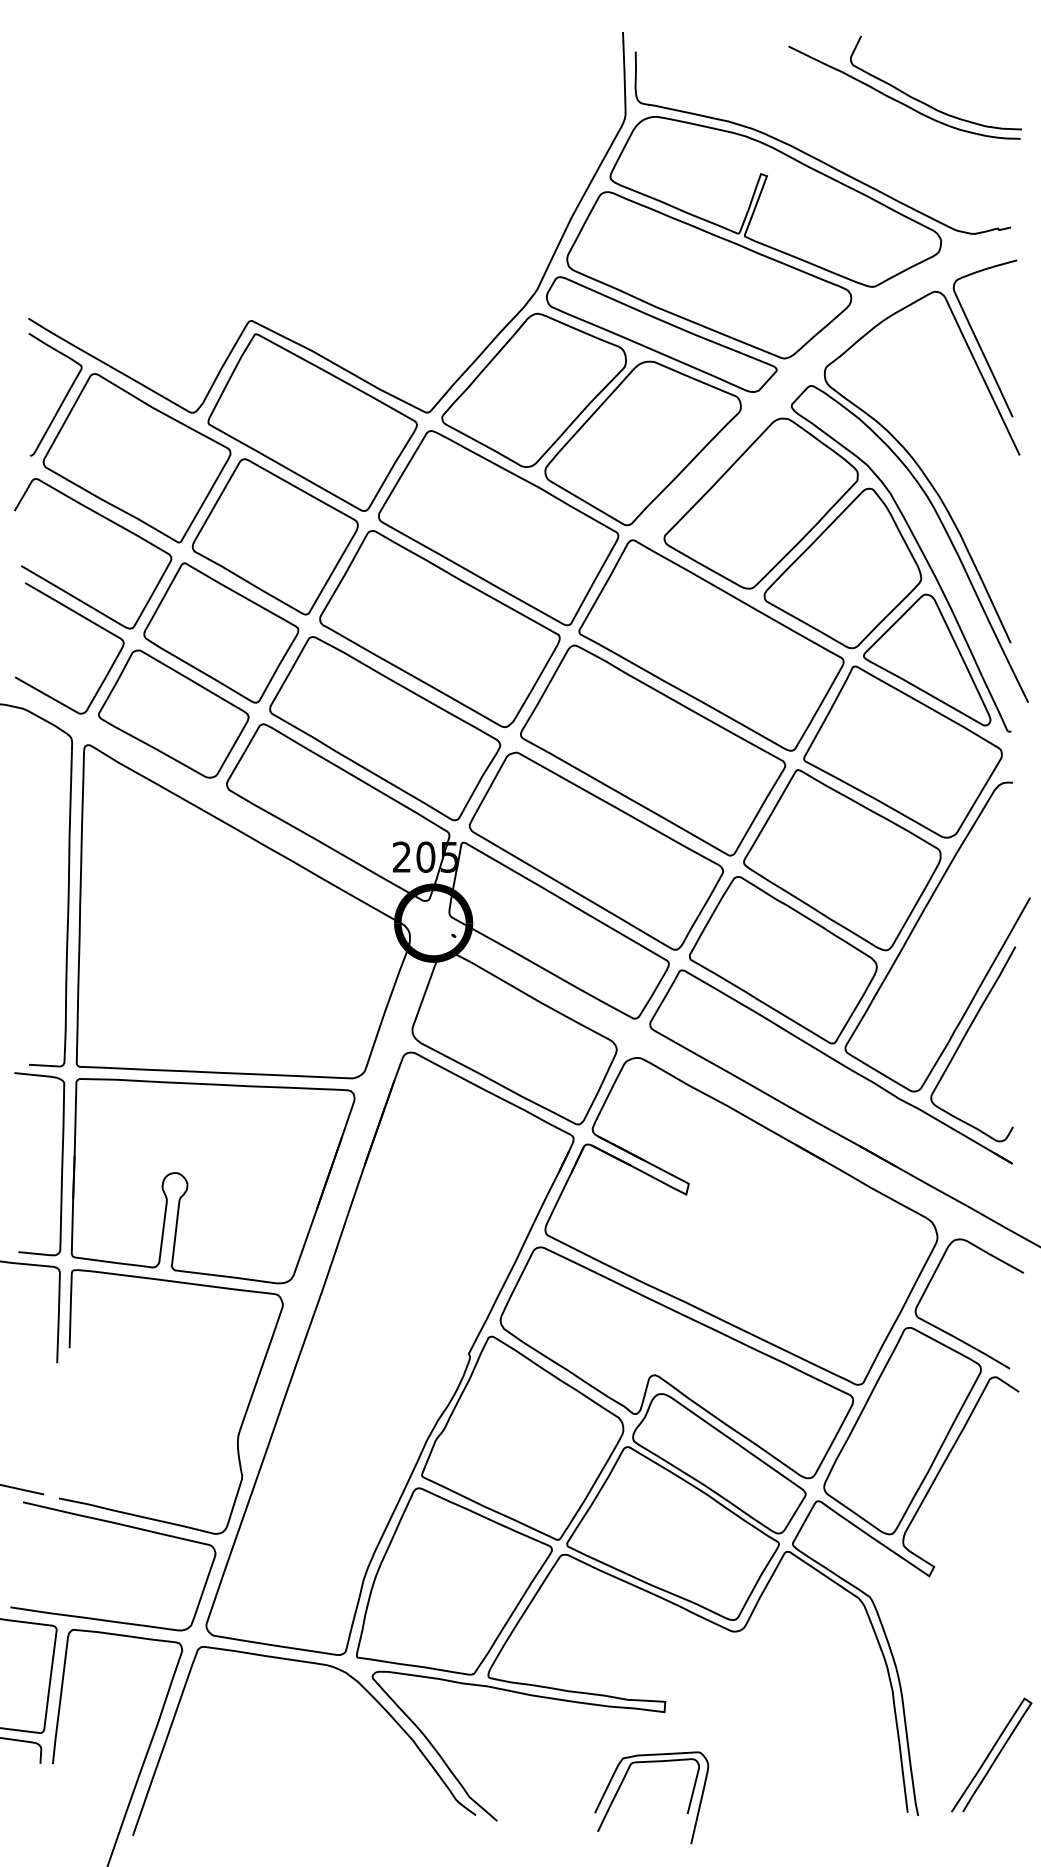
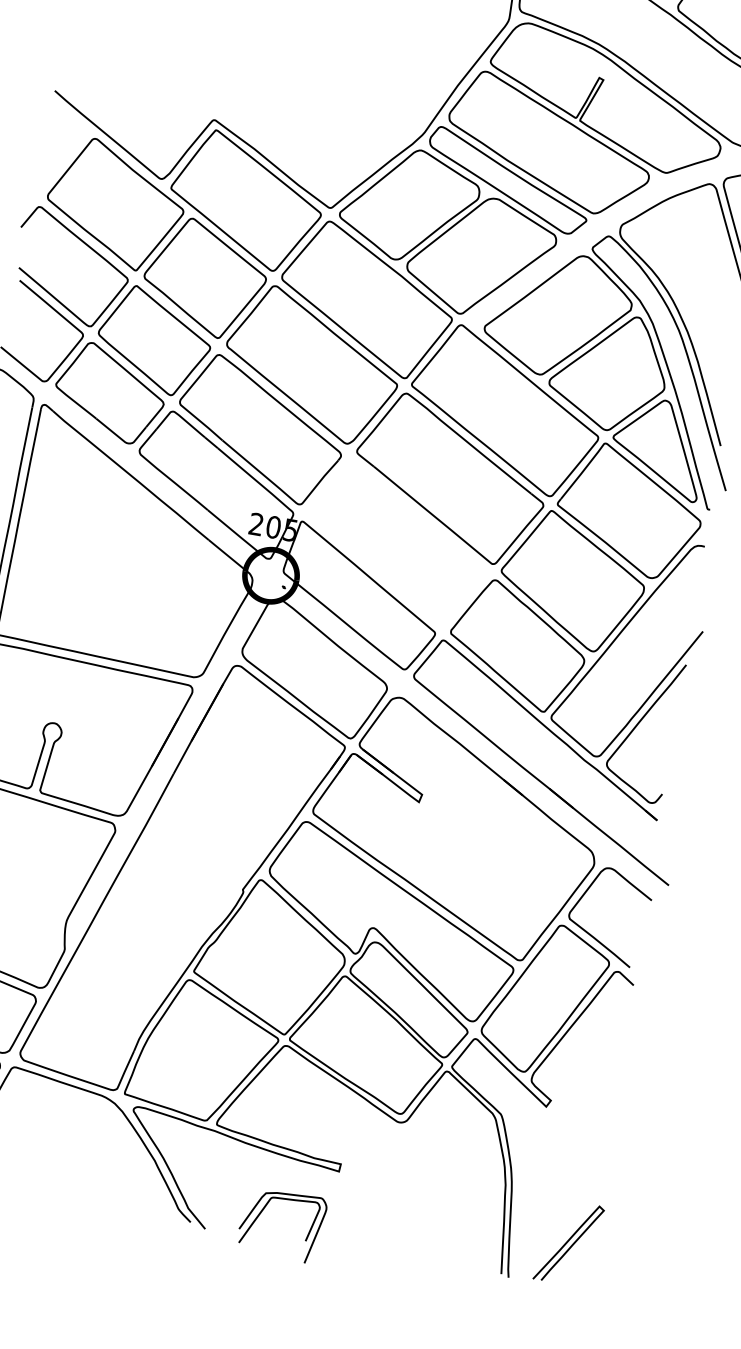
curve: (63, 398) -> (70, 152), removed
part: (595, 850) -> (396, 543), removed
part: (622, 1783) -> (262, 1211), moved

